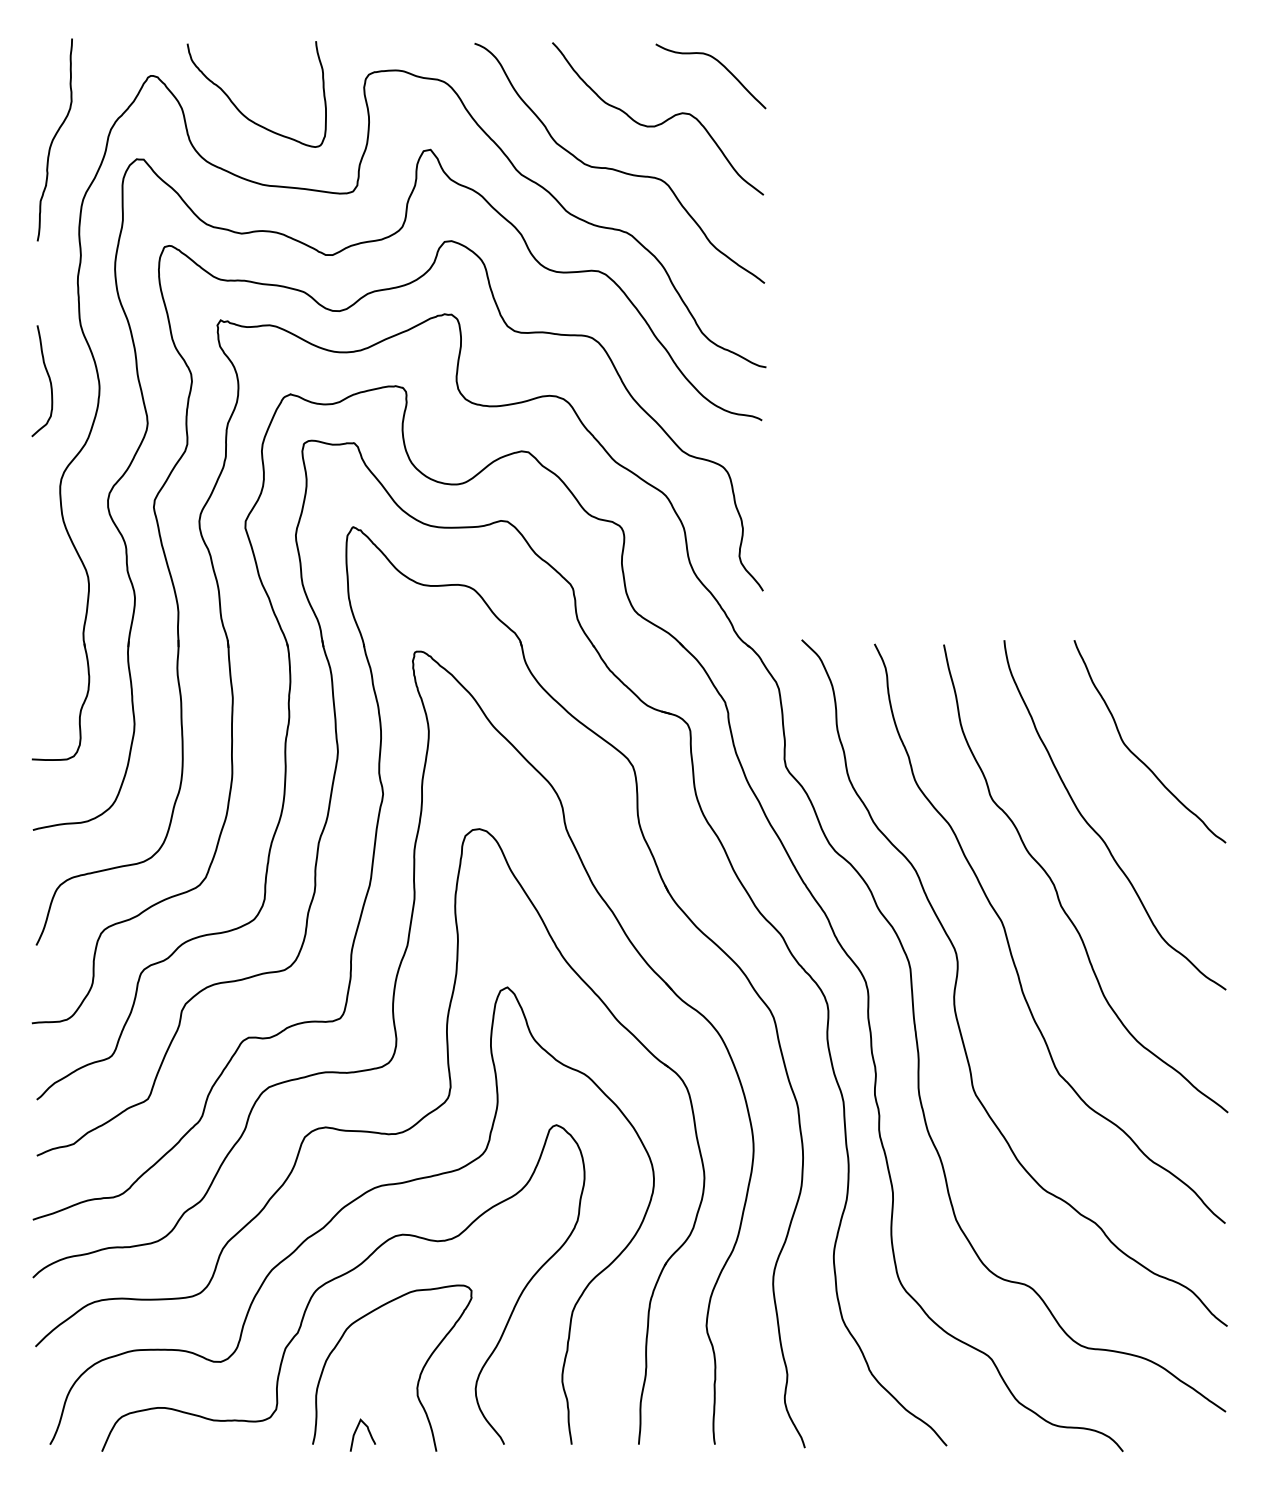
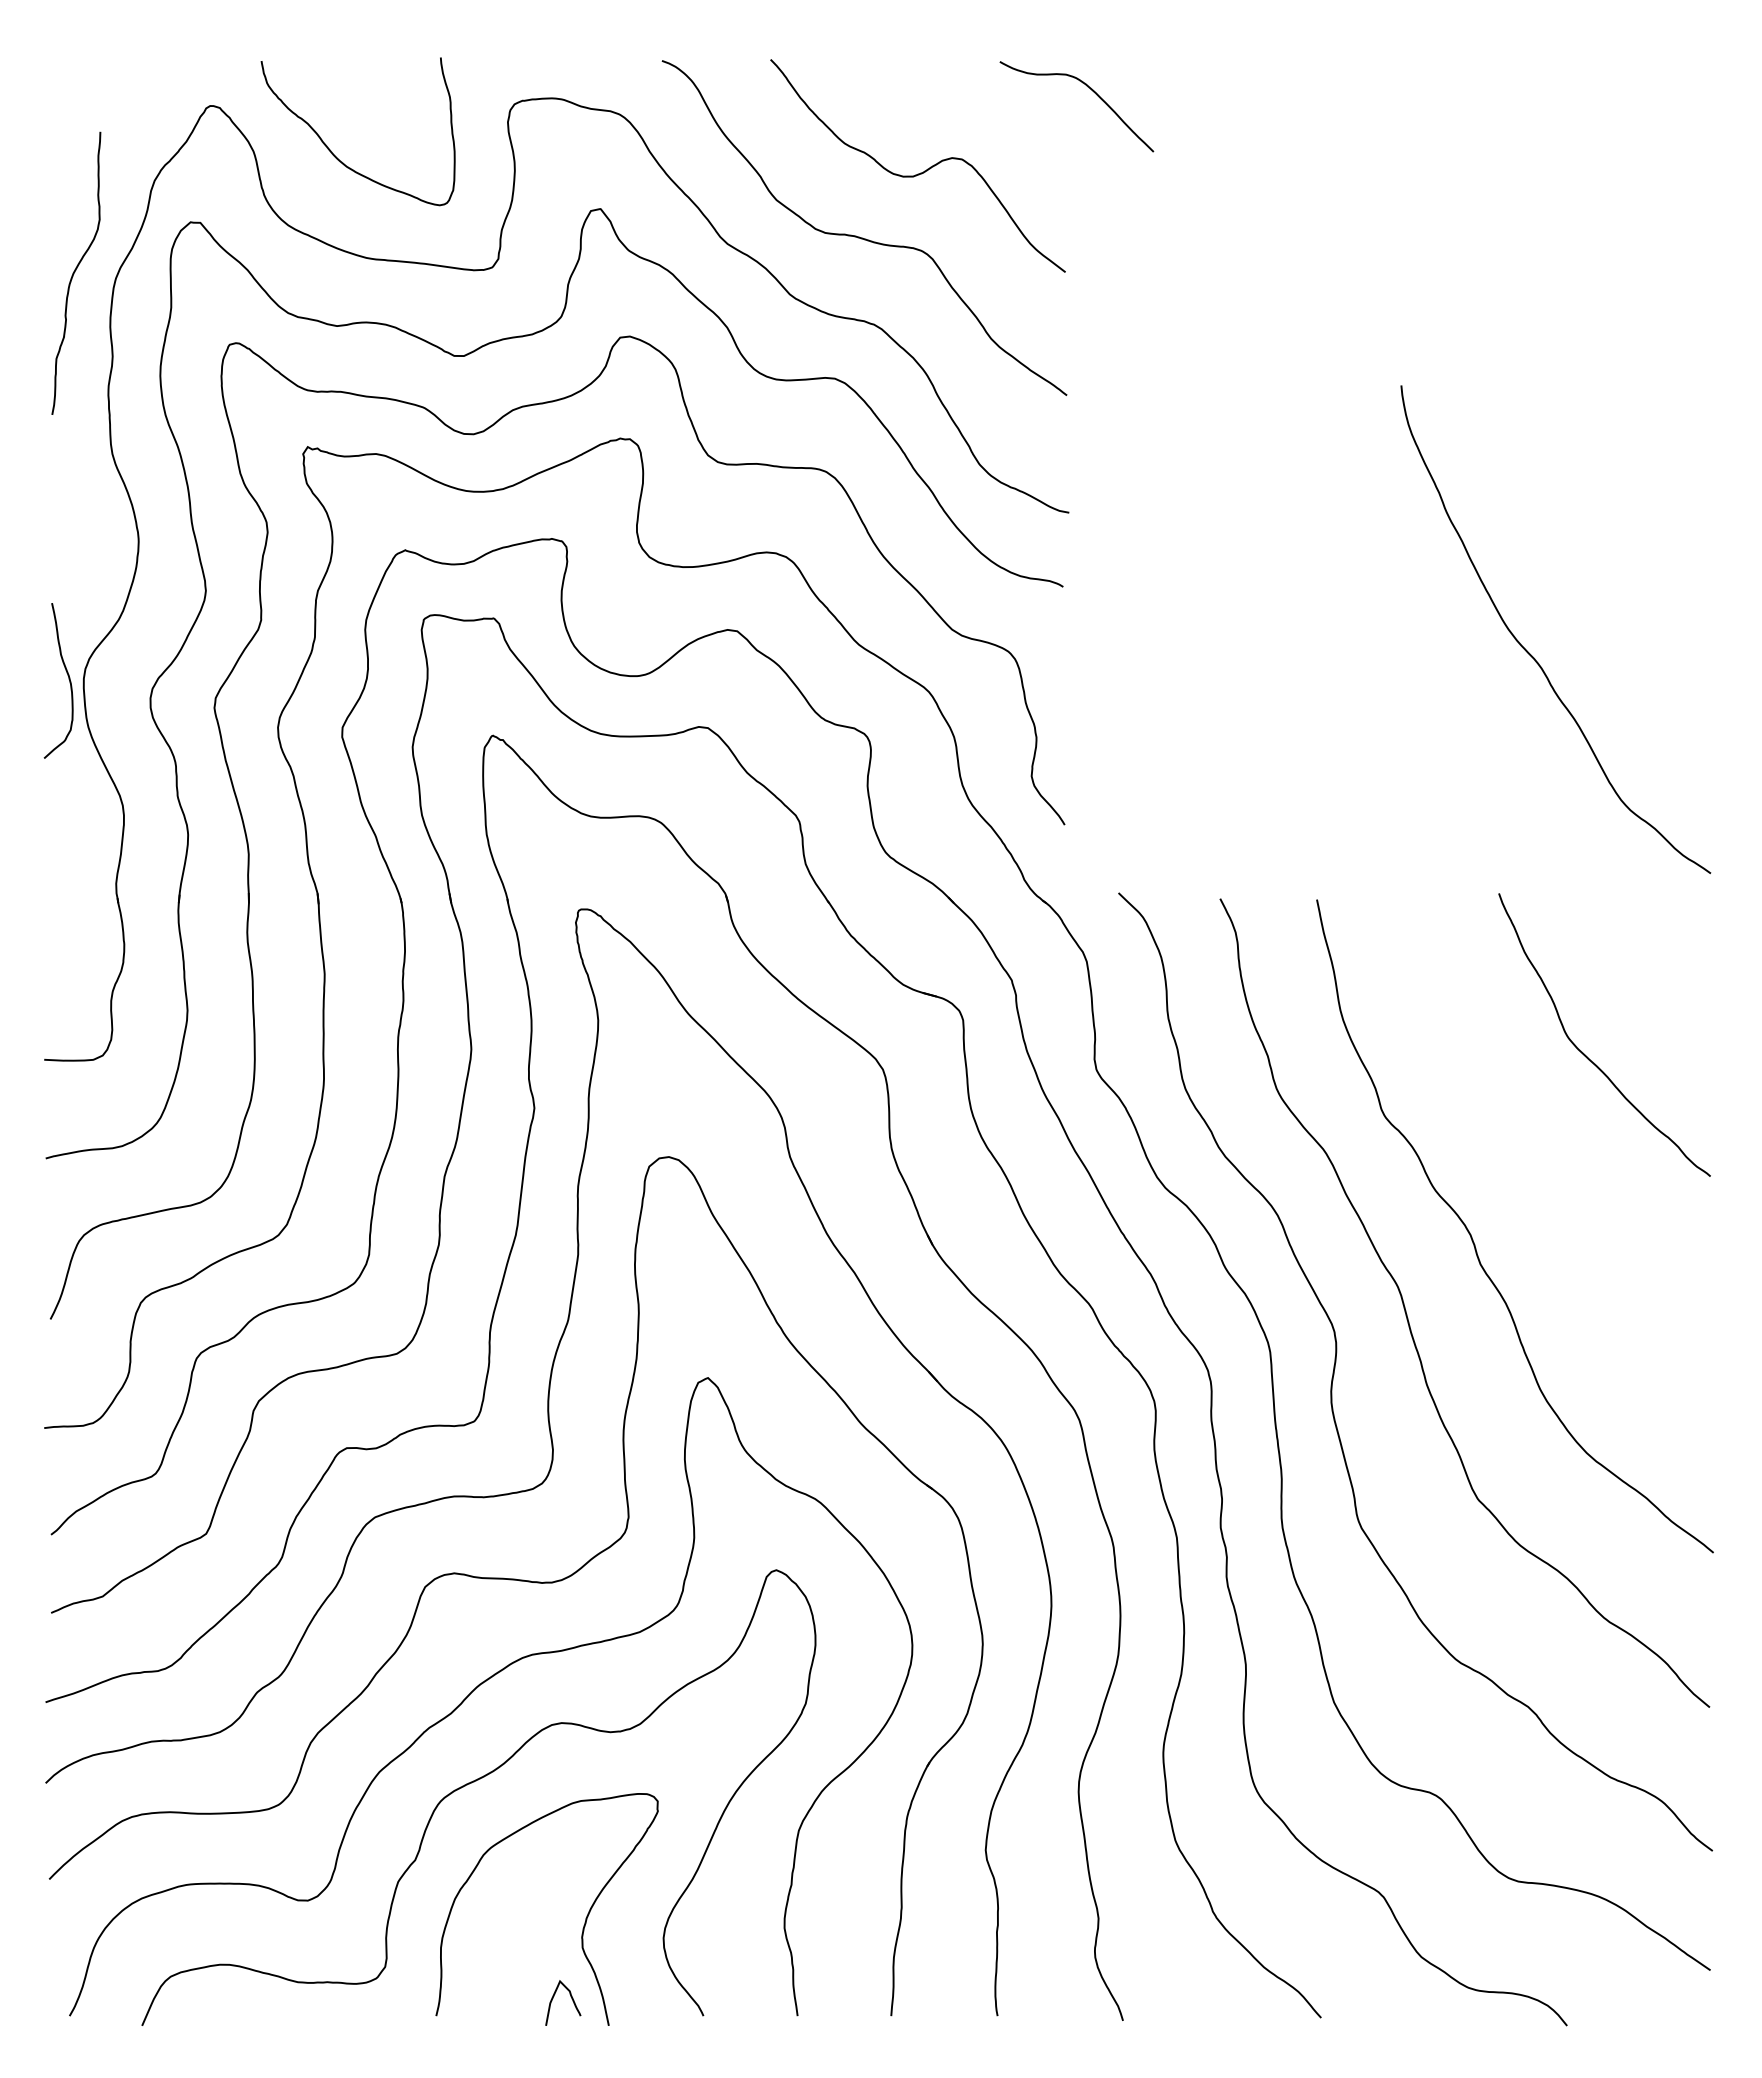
curve: (721, 64) -> (1091, 90), moved
curve: (54, 139) -> (75, 272), moved
curve: (49, 380) -> (68, 679), moved
curve: (1096, 832) -> (1530, 653), moved
curve: (368, 1432) -> (571, 1999), moved

